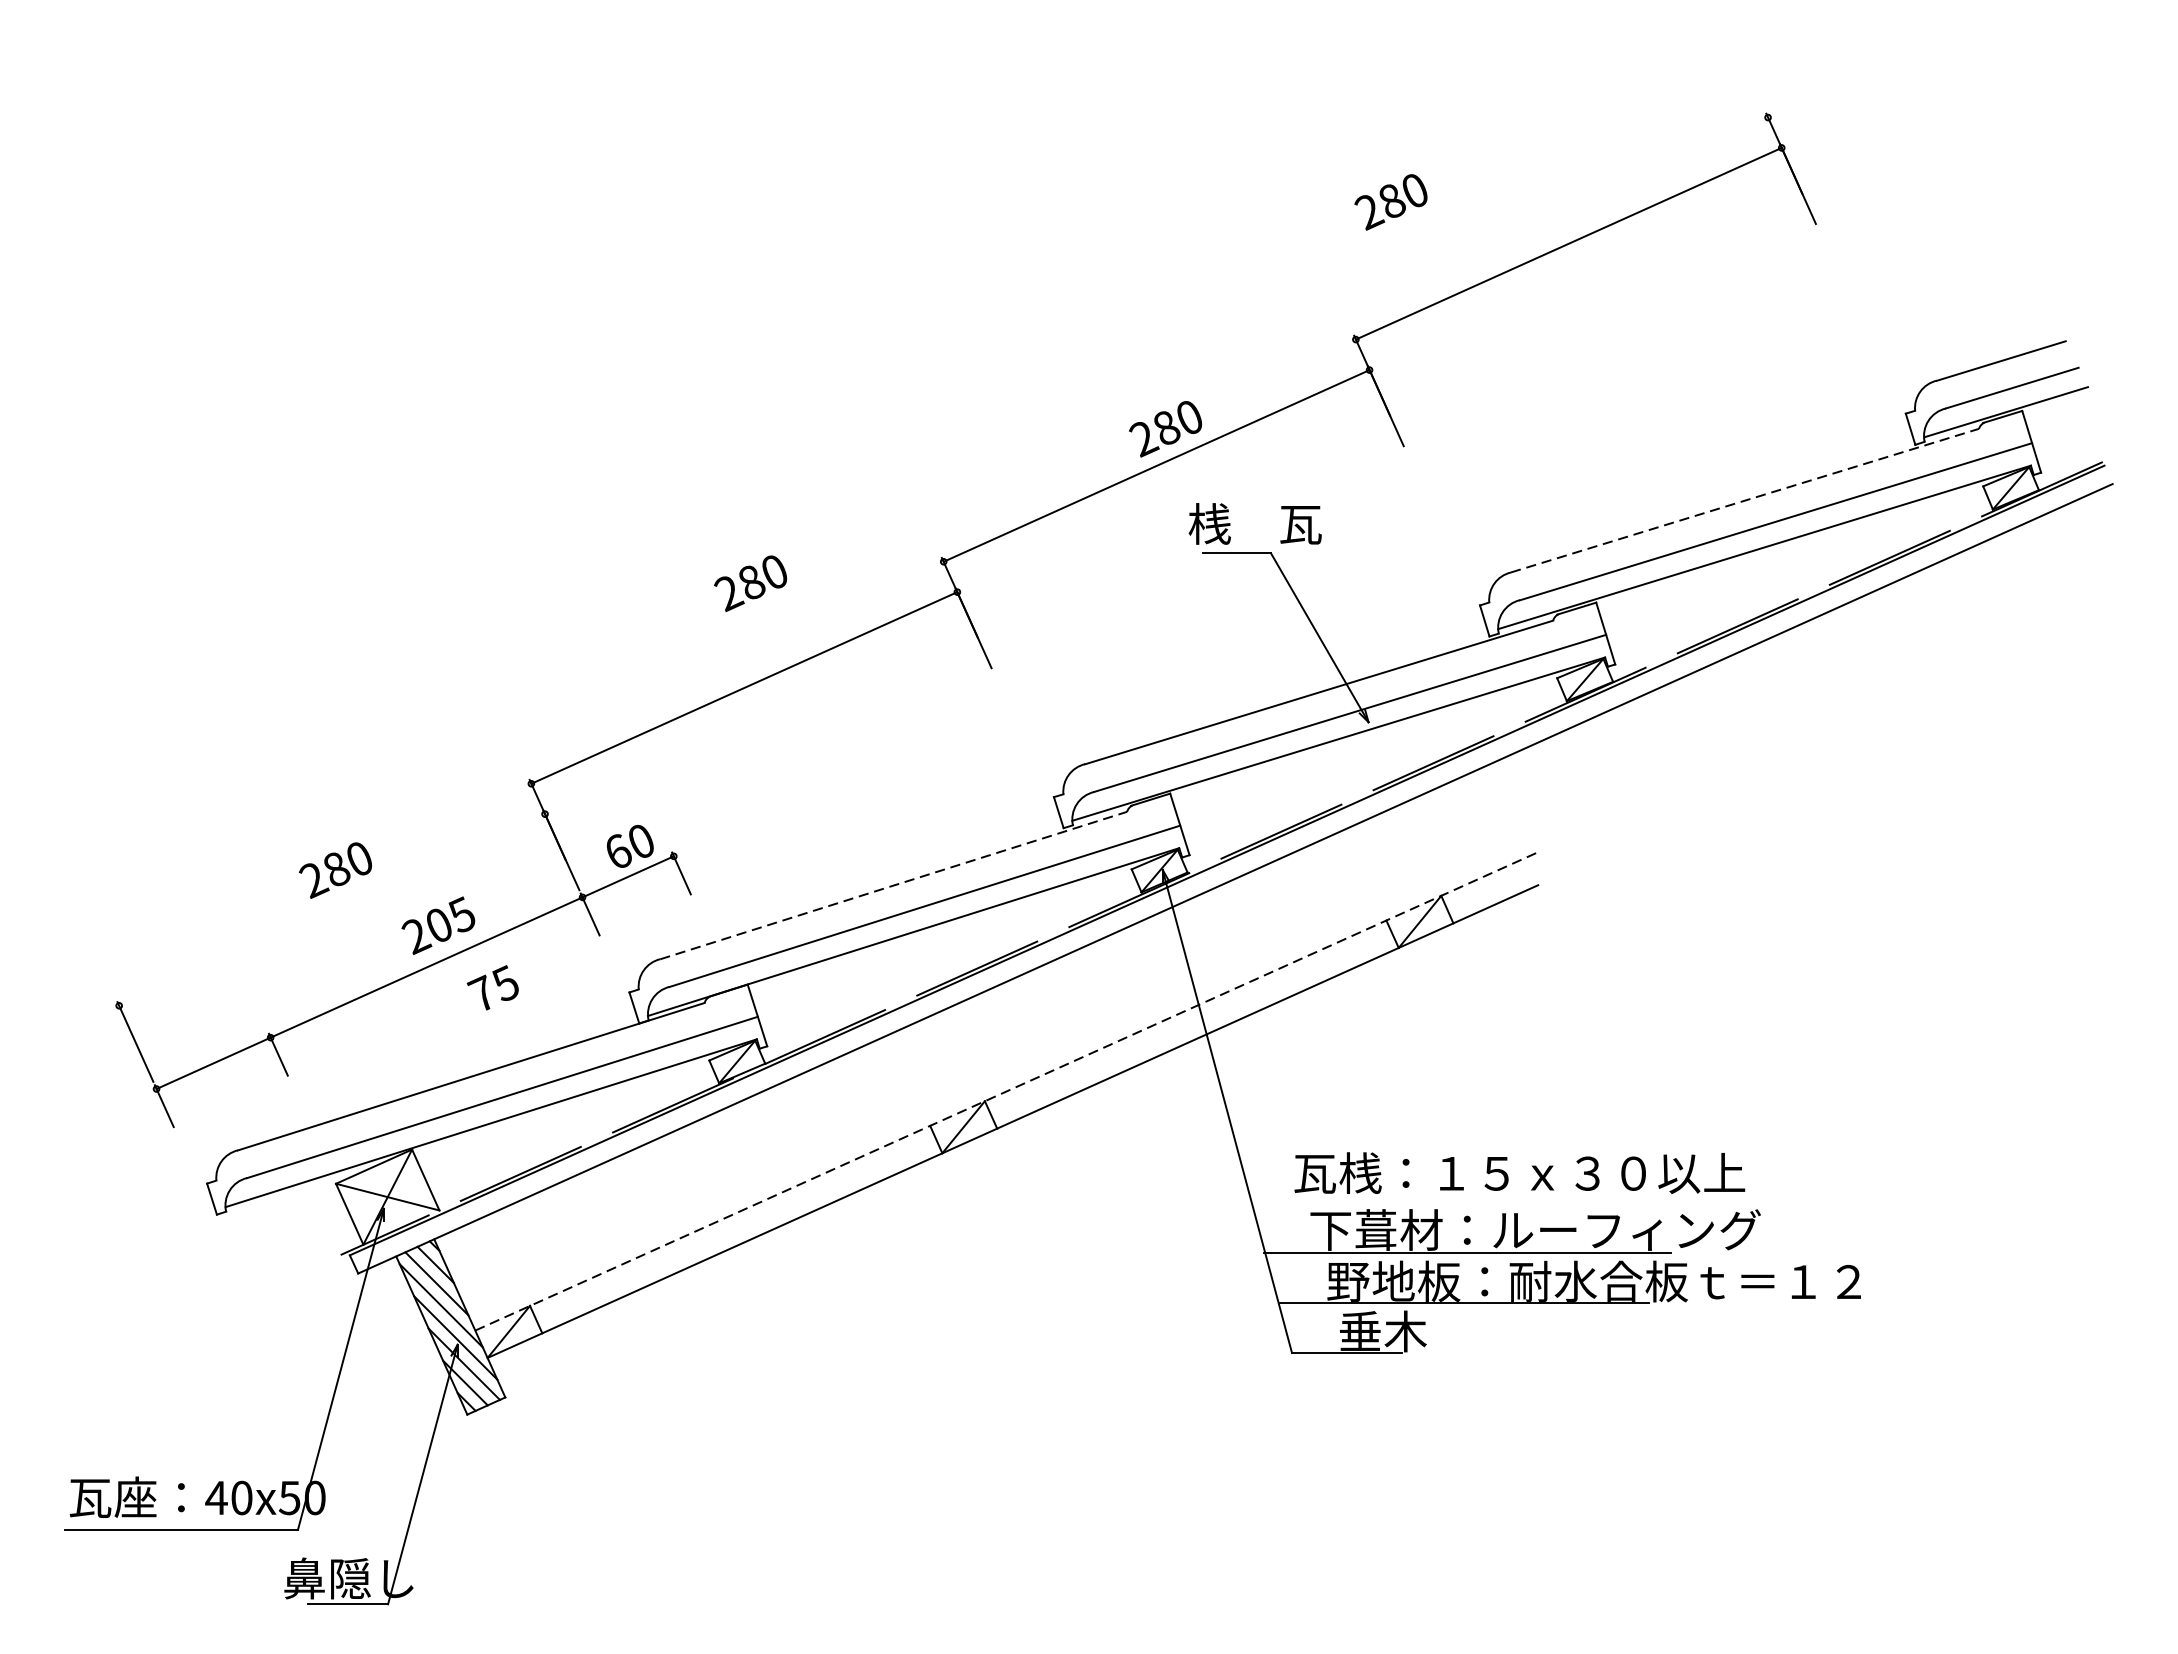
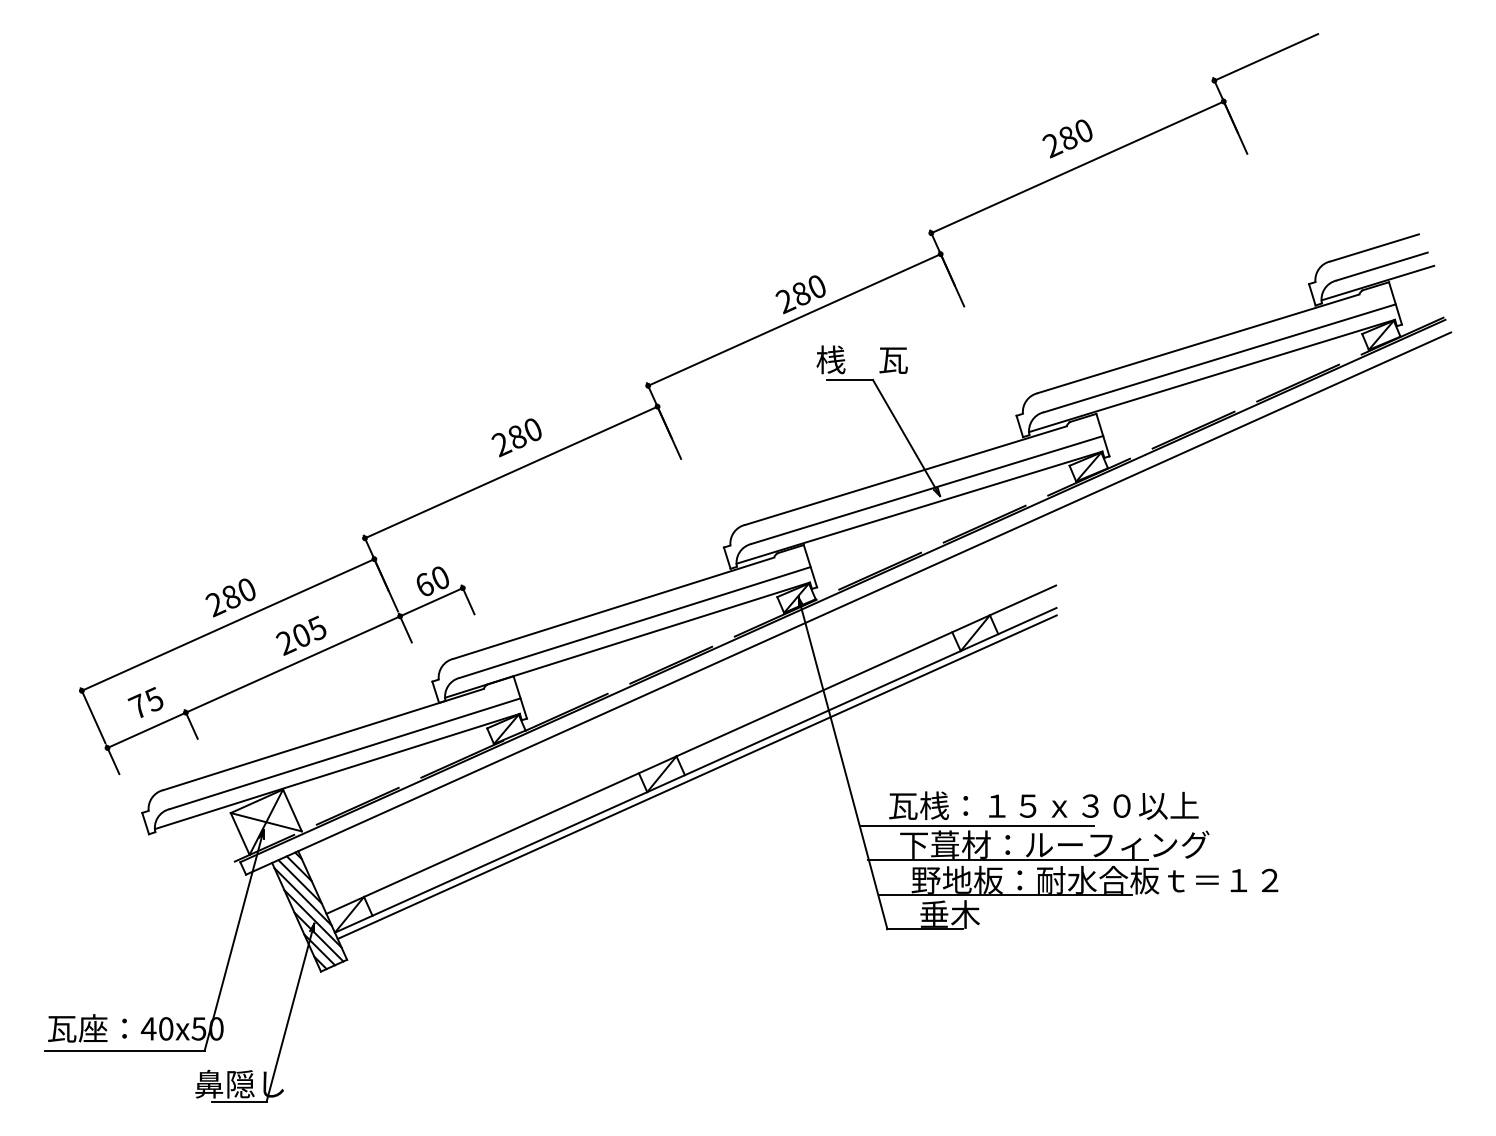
line: (1843, 83) -> (1266, 57), added
text: (1391, 201) -> (1067, 138), moved
line: (1746, 500) -> (1199, 343), dashed -> solid
text: (750, 583) -> (516, 437), moved
line: (894, 885) -> (614, 608), dashed -> solid
line: (331, 909) -> (227, 624), added
text: (492, 987) -> (145, 702), moved
line: (1006, 1091) -> (691, 749), dashed -> solid
line: (1014, 1130) -> (696, 776), added
line: (1421, 1203) -> (976, 826), added

